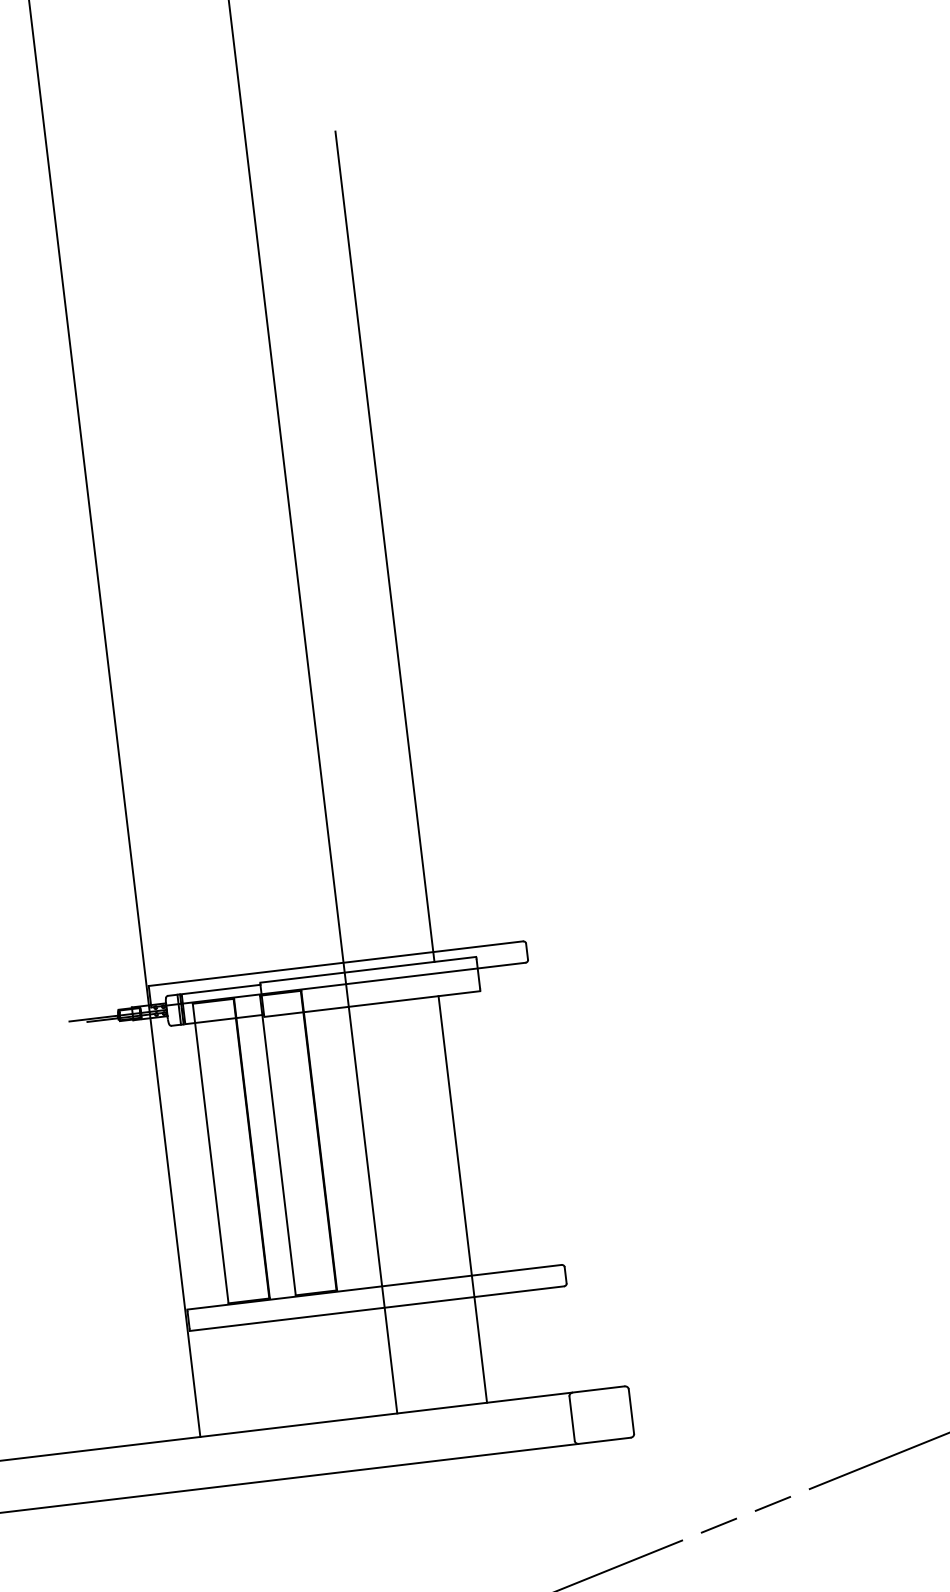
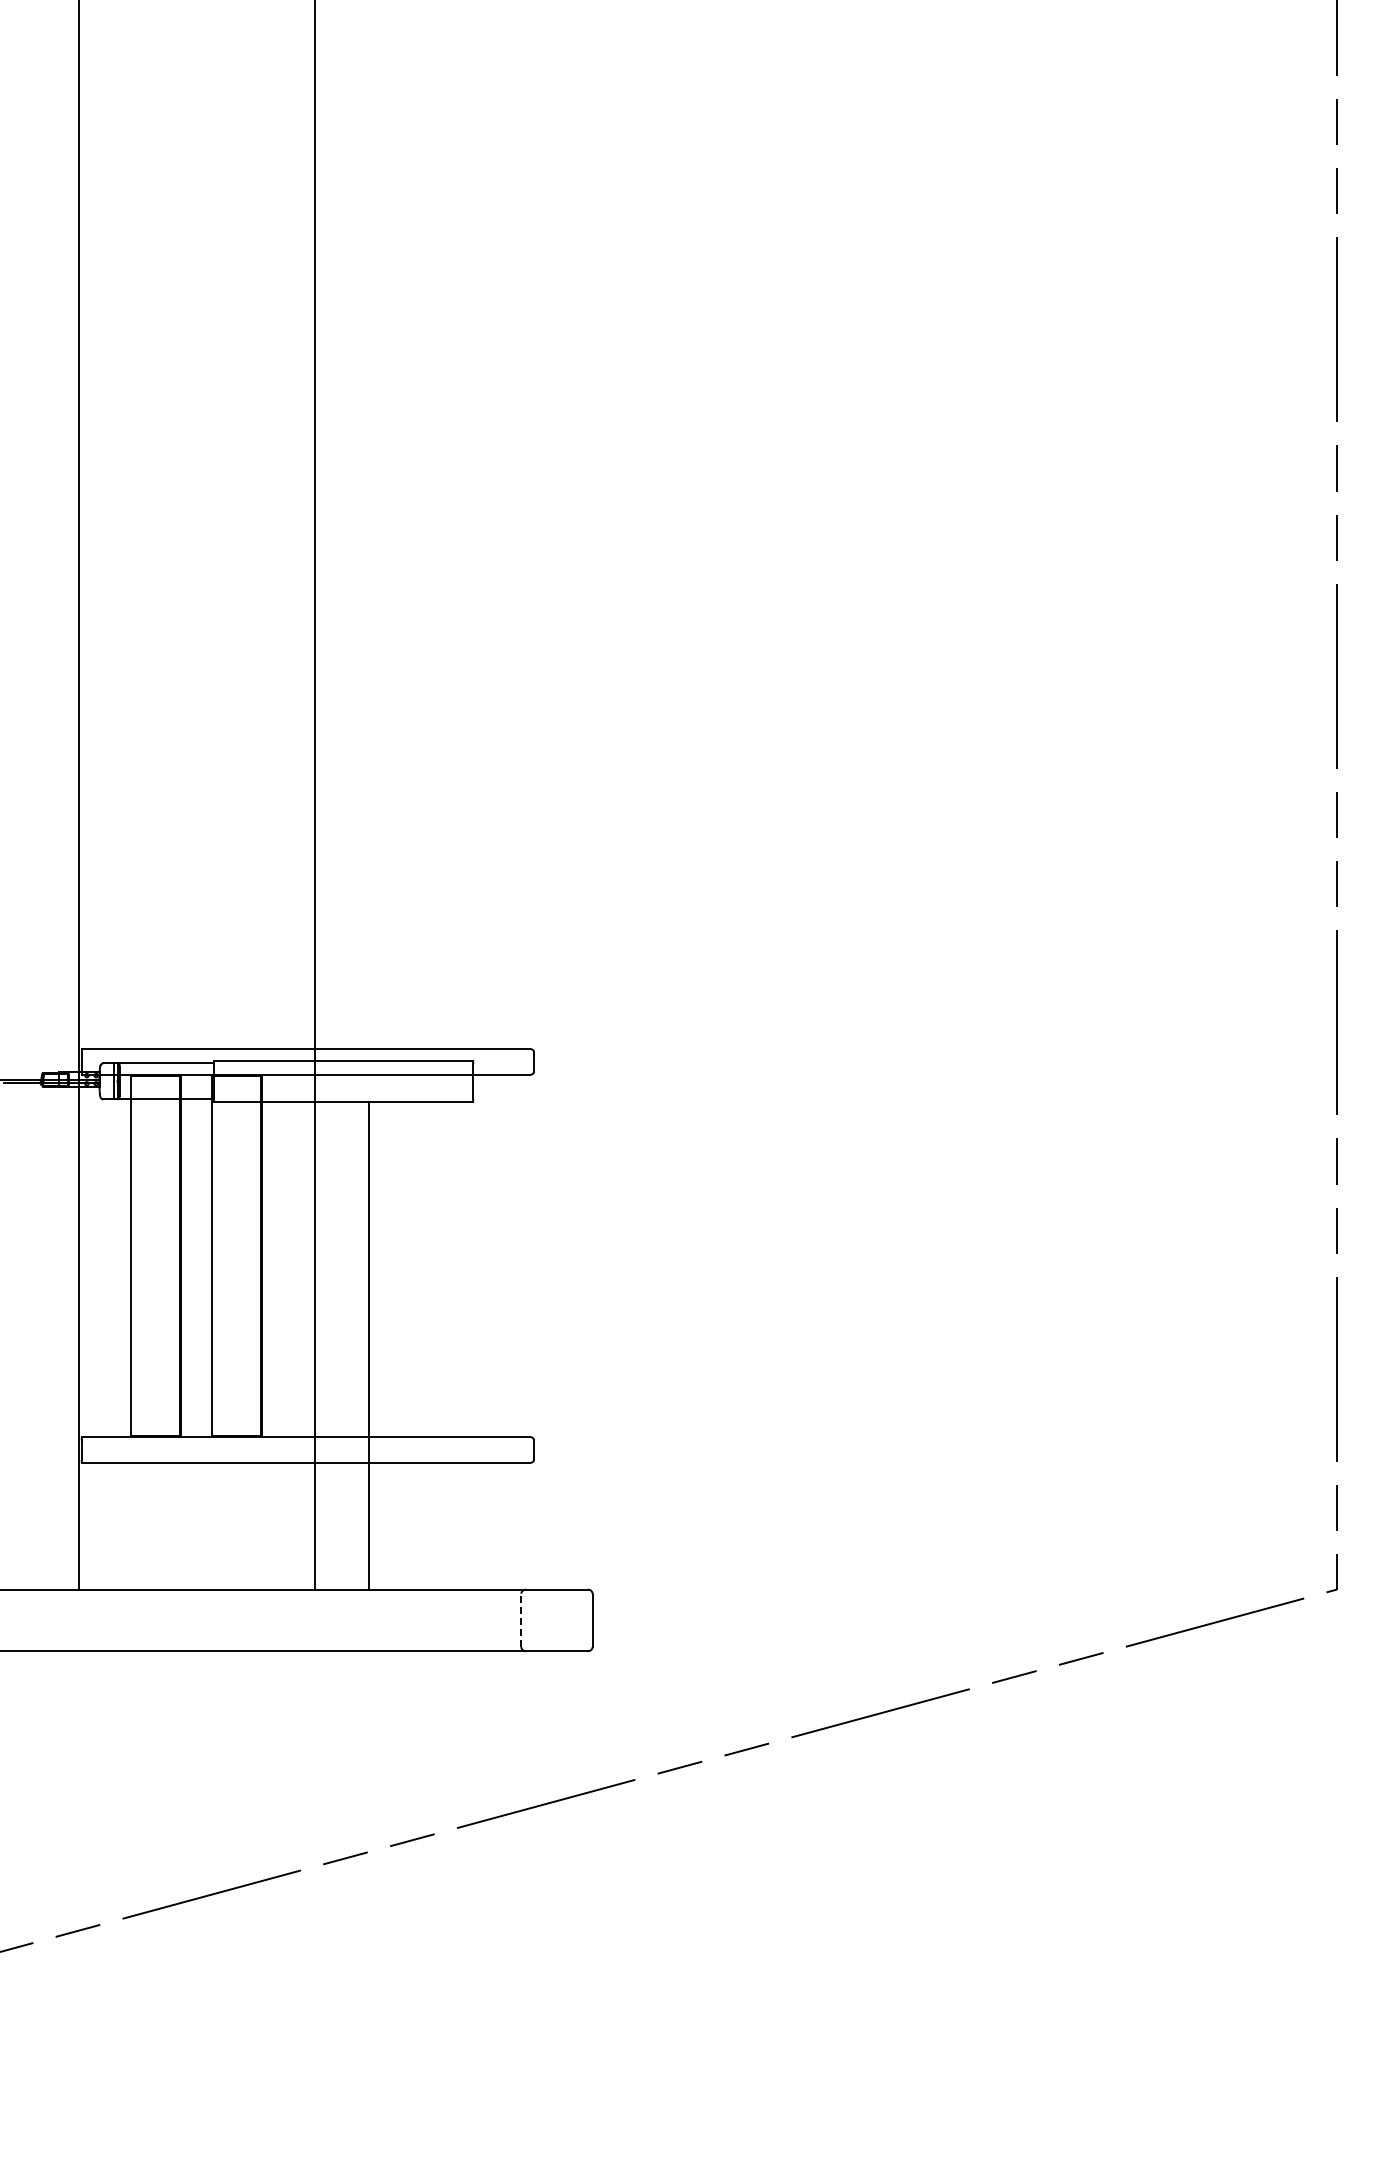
line: (385, 546) -> (423, 562), removed
line: (463, 1199) -> (369, 1345), moved
line: (572, 1418) -> (521, 1620), solid -> dashed

